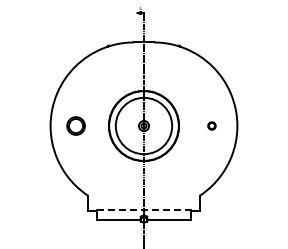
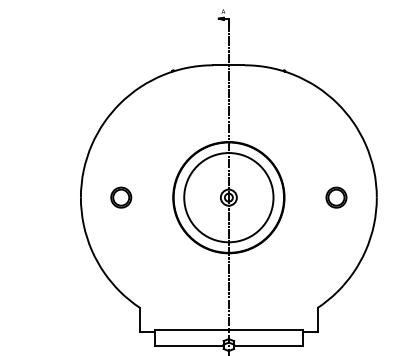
part: (75, 125) -> (120, 196), size x0.71
part: (211, 125) -> (335, 196), size x1.67
line: (144, 209) -> (229, 329), dashed -> solid

